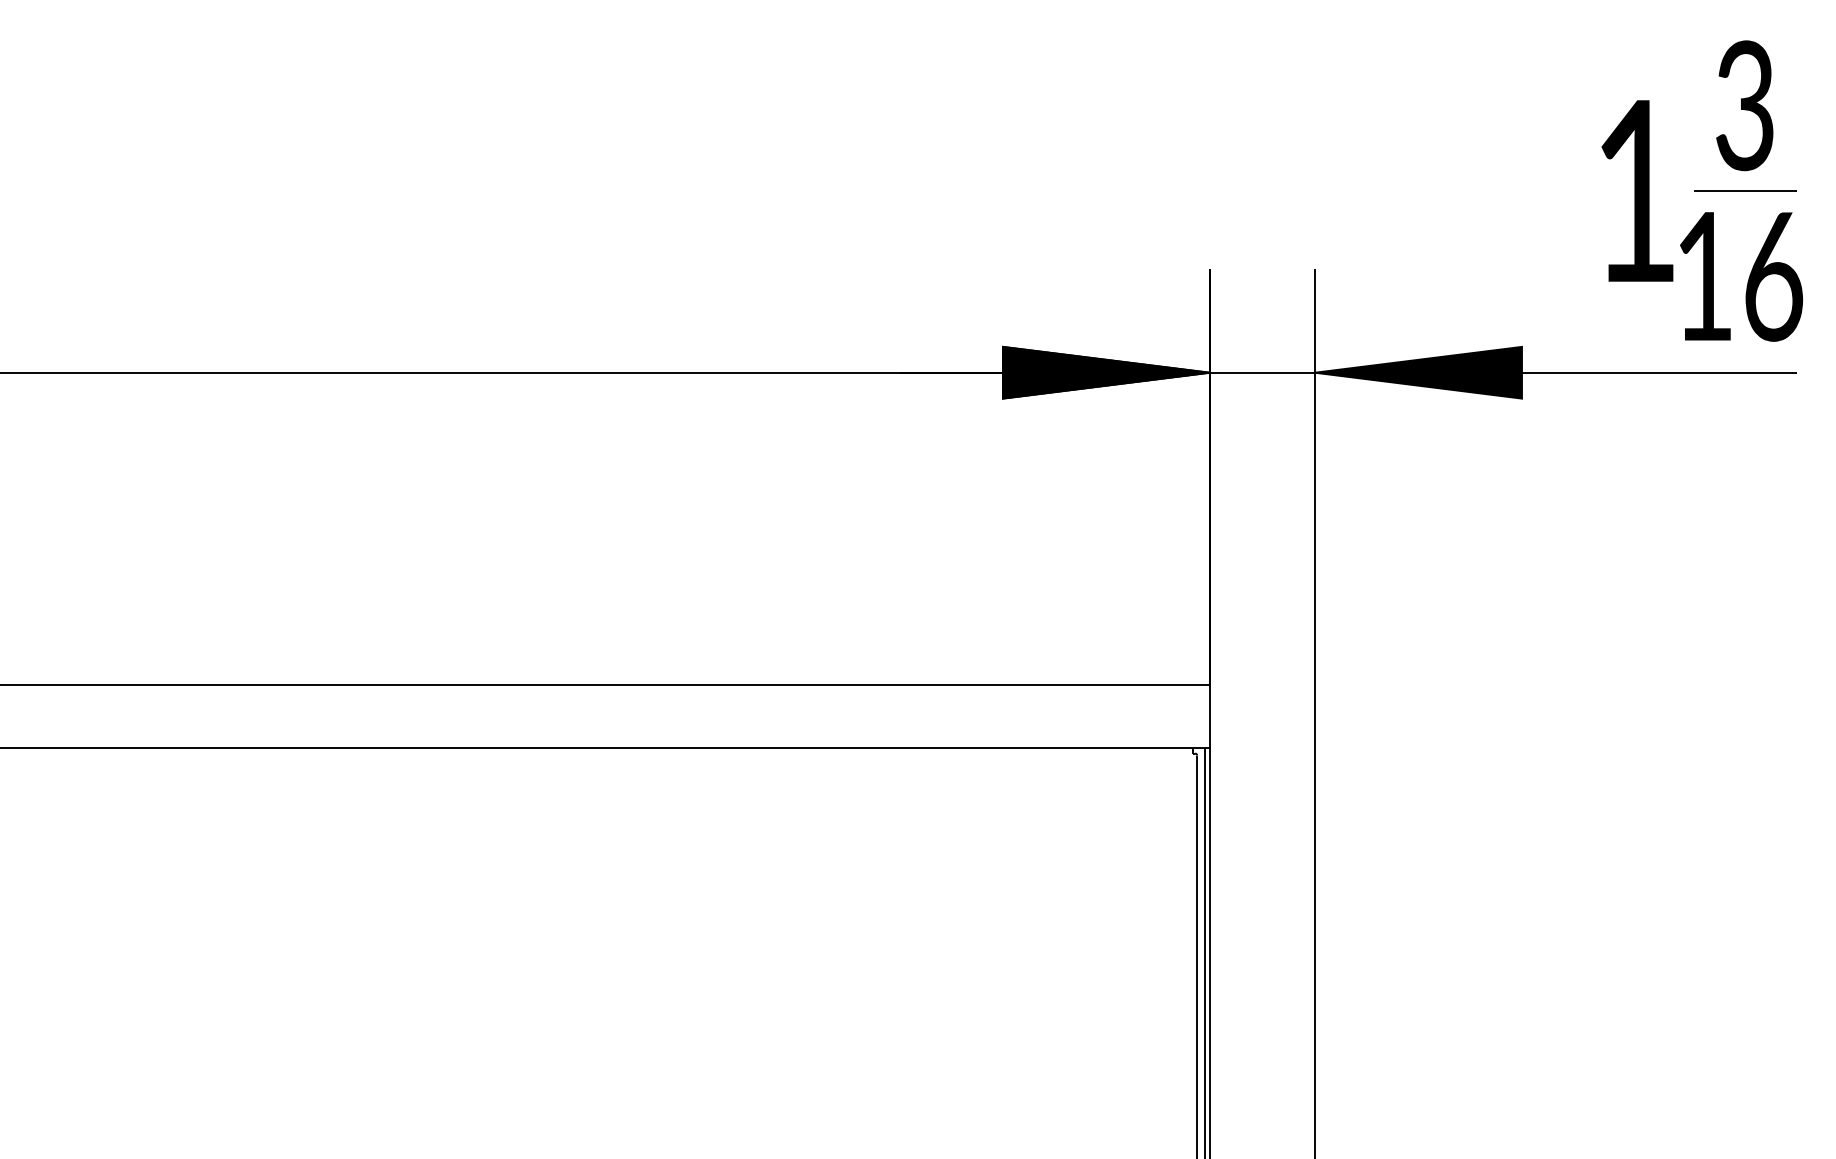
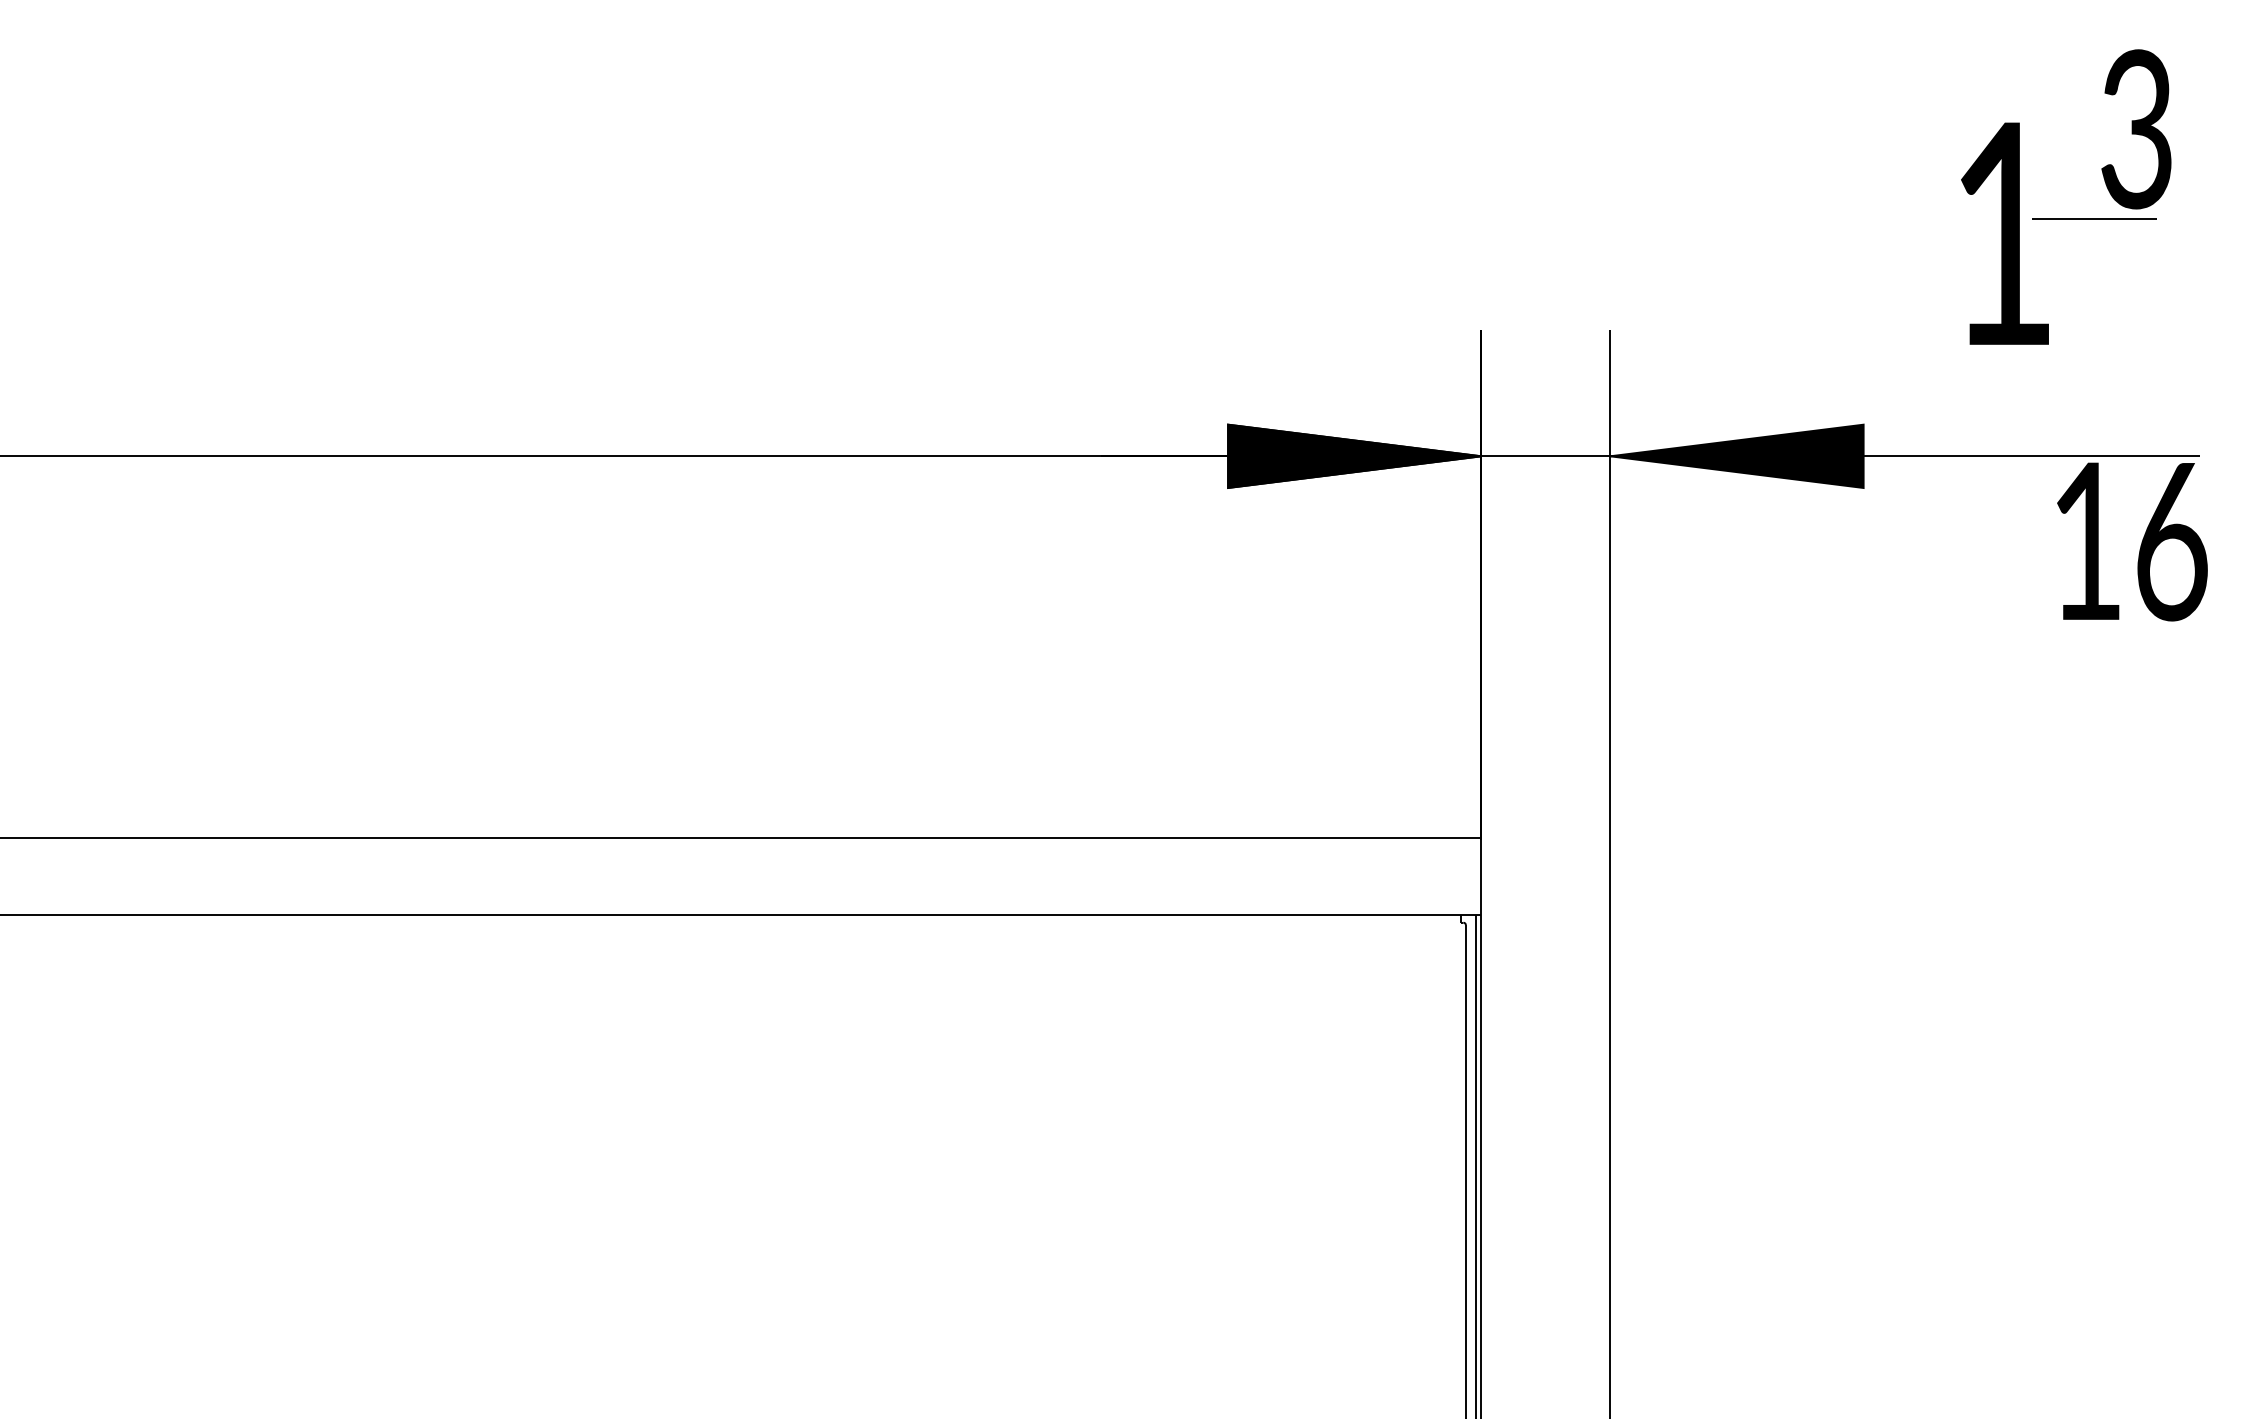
line: (1745, 190) -> (2094, 218), moved
text: (1741, 276) -> (2132, 541), moved

